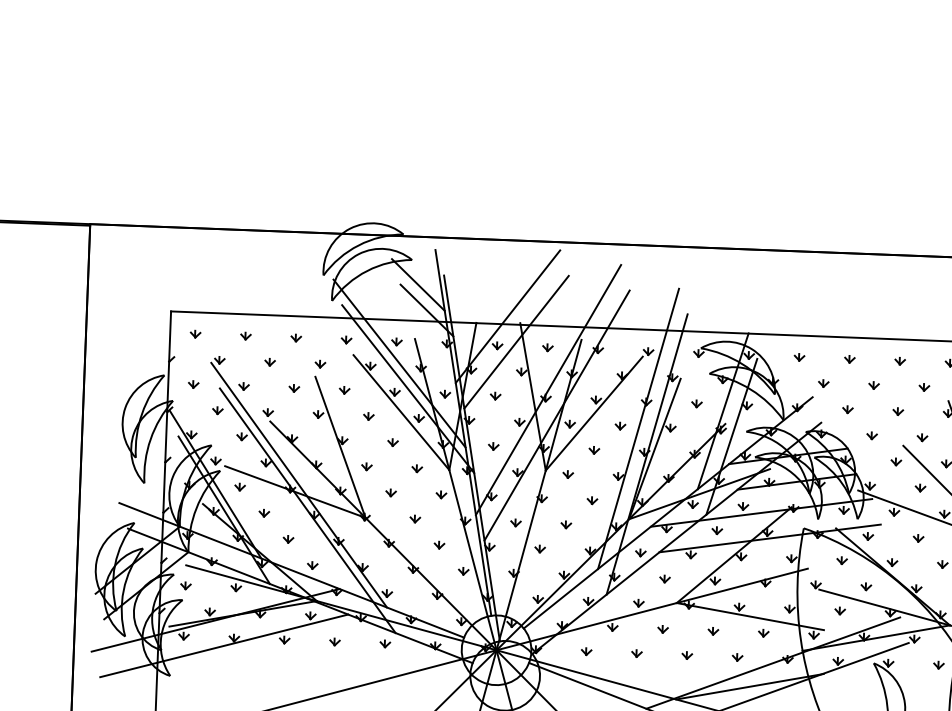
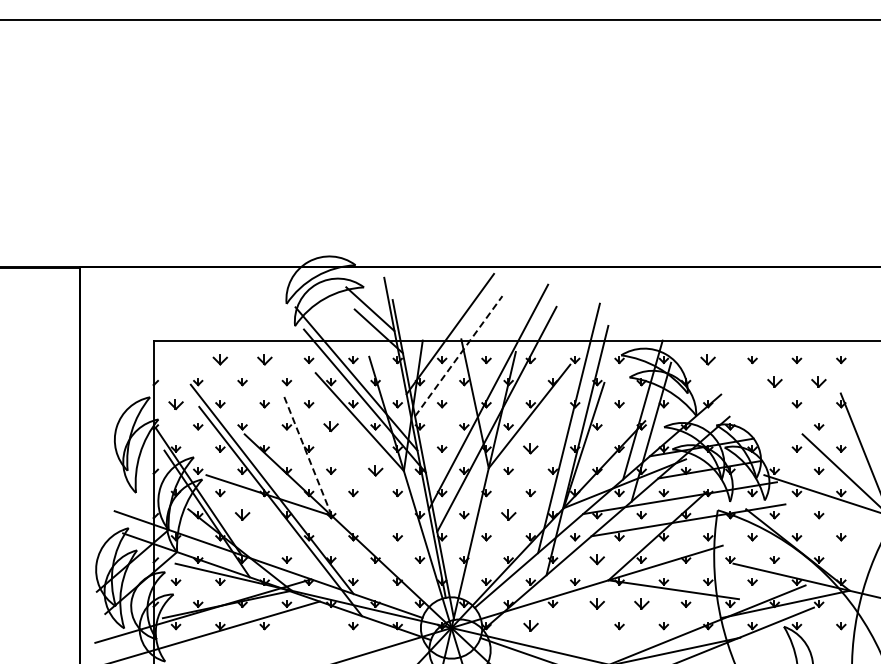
part: (195, 333) -> (175, 359), removed
part: (246, 336) -> (220, 360), size x1.6
part: (295, 338) -> (264, 360), size x1.6
line: (517, 341) -> (459, 355), solid -> dashed
part: (799, 357) -> (708, 360), size x1.6
part: (823, 383) -> (730, 382), removed
part: (193, 384) -> (175, 404), size x1.6
part: (873, 385) -> (774, 382), size x1.6
part: (924, 387) -> (819, 382), size x1.6
part: (847, 409) -> (752, 404), removed
part: (369, 416) -> (331, 426), size x1.6
part: (619, 426) -> (552, 426), removed
part: (871, 435) -> (774, 426), removed
part: (393, 442) -> (353, 448), removed
line: (340, 447) -> (307, 454), solid -> dashed
part: (593, 450) -> (530, 448), size x1.6
part: (417, 468) -> (375, 470), size x1.6
part: (264, 513) -> (242, 515), size x1.6
part: (415, 519) -> (375, 515), removed
part: (566, 525) -> (508, 515), size x1.6
part: (288, 539) -> (264, 537), removed
part: (665, 578) -> (597, 559), size x1.6
part: (663, 628) -> (597, 603), size x1.6
part: (713, 630) -> (641, 603), size x1.6
part: (334, 642) -> (308, 626), removed
part: (586, 652) -> (530, 626), size x1.6
part: (637, 653) -> (575, 626), removed

